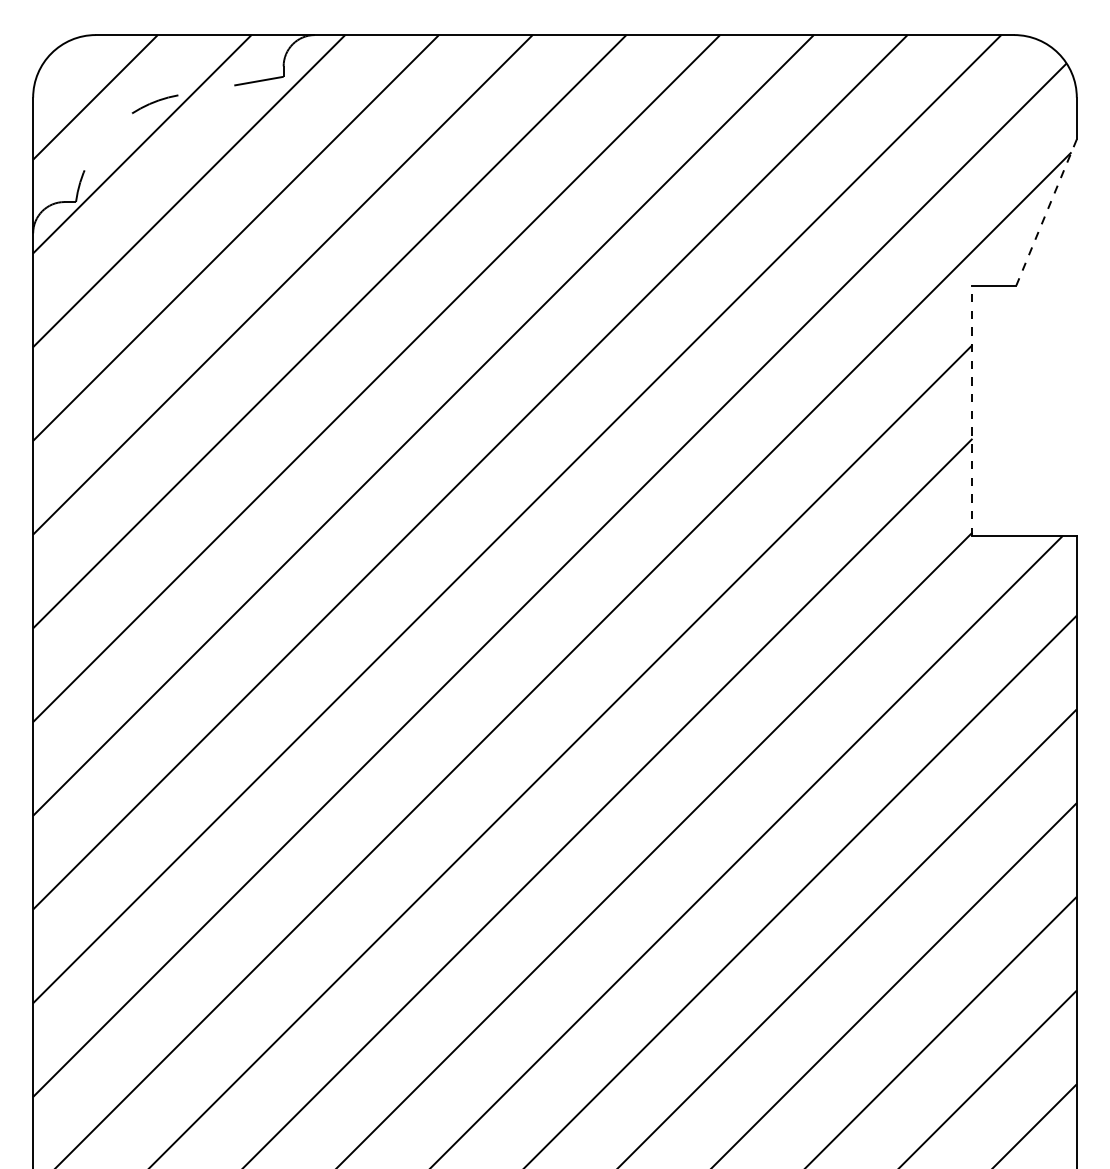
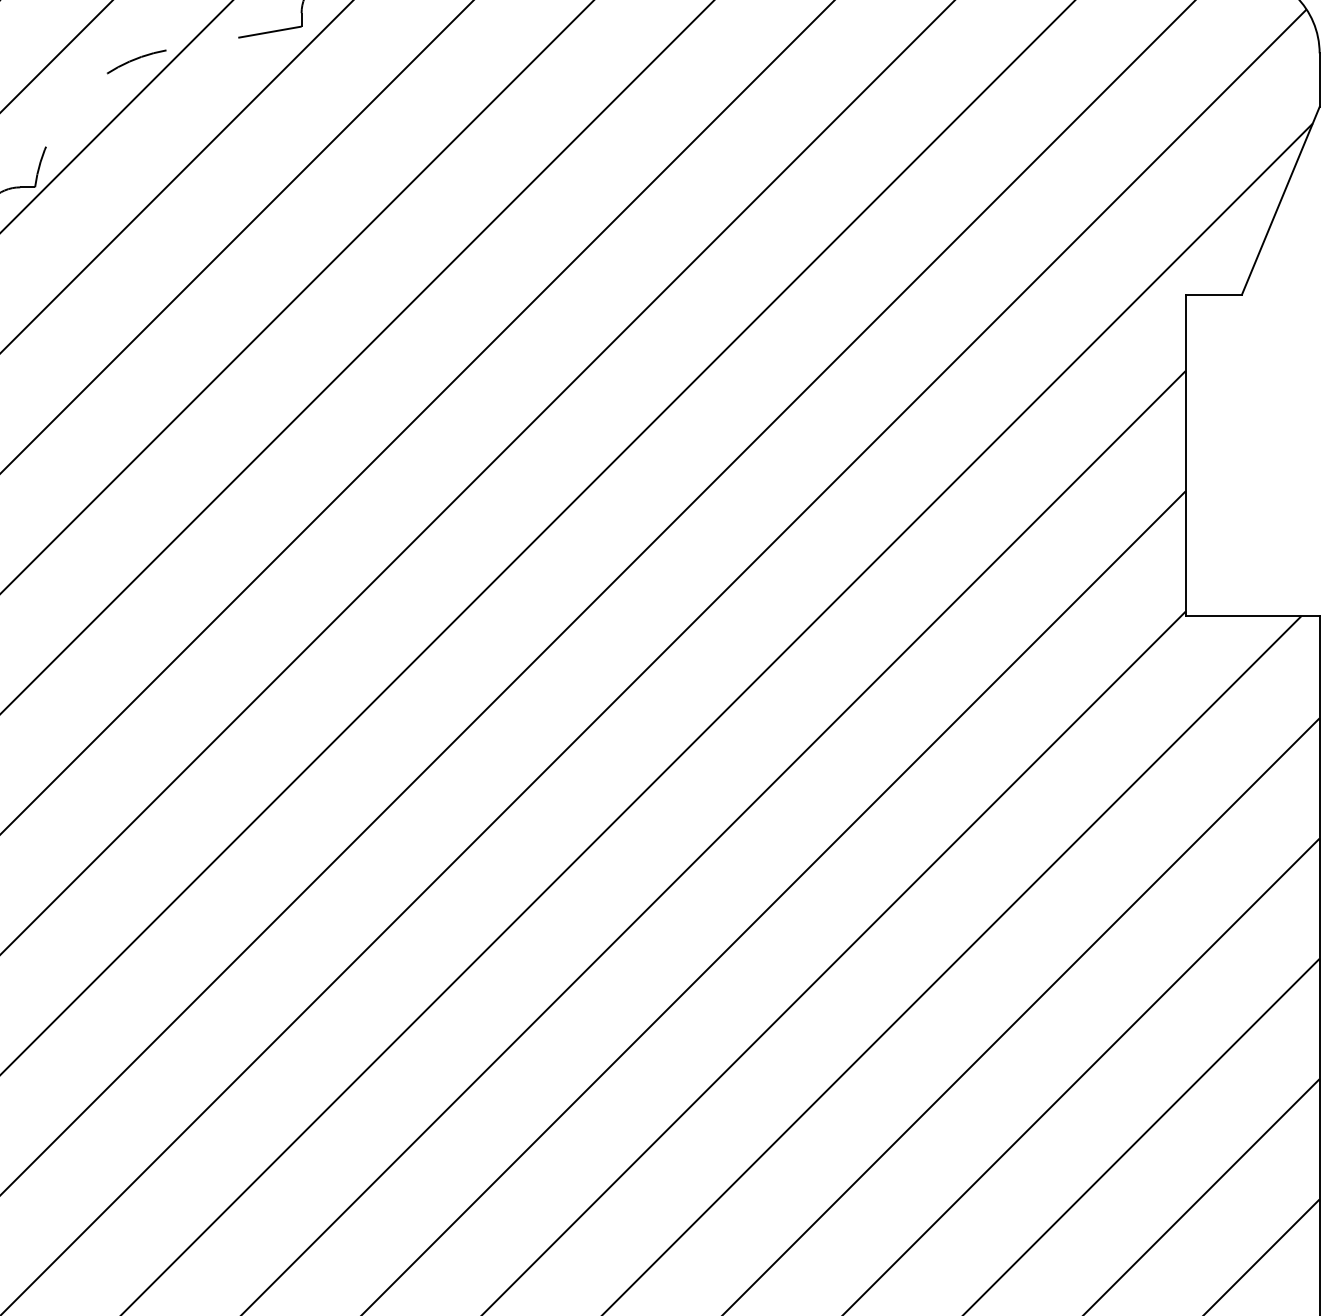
line: (1046, 212) -> (1280, 200), dashed -> solid
line: (972, 410) -> (1185, 454), dashed -> solid

